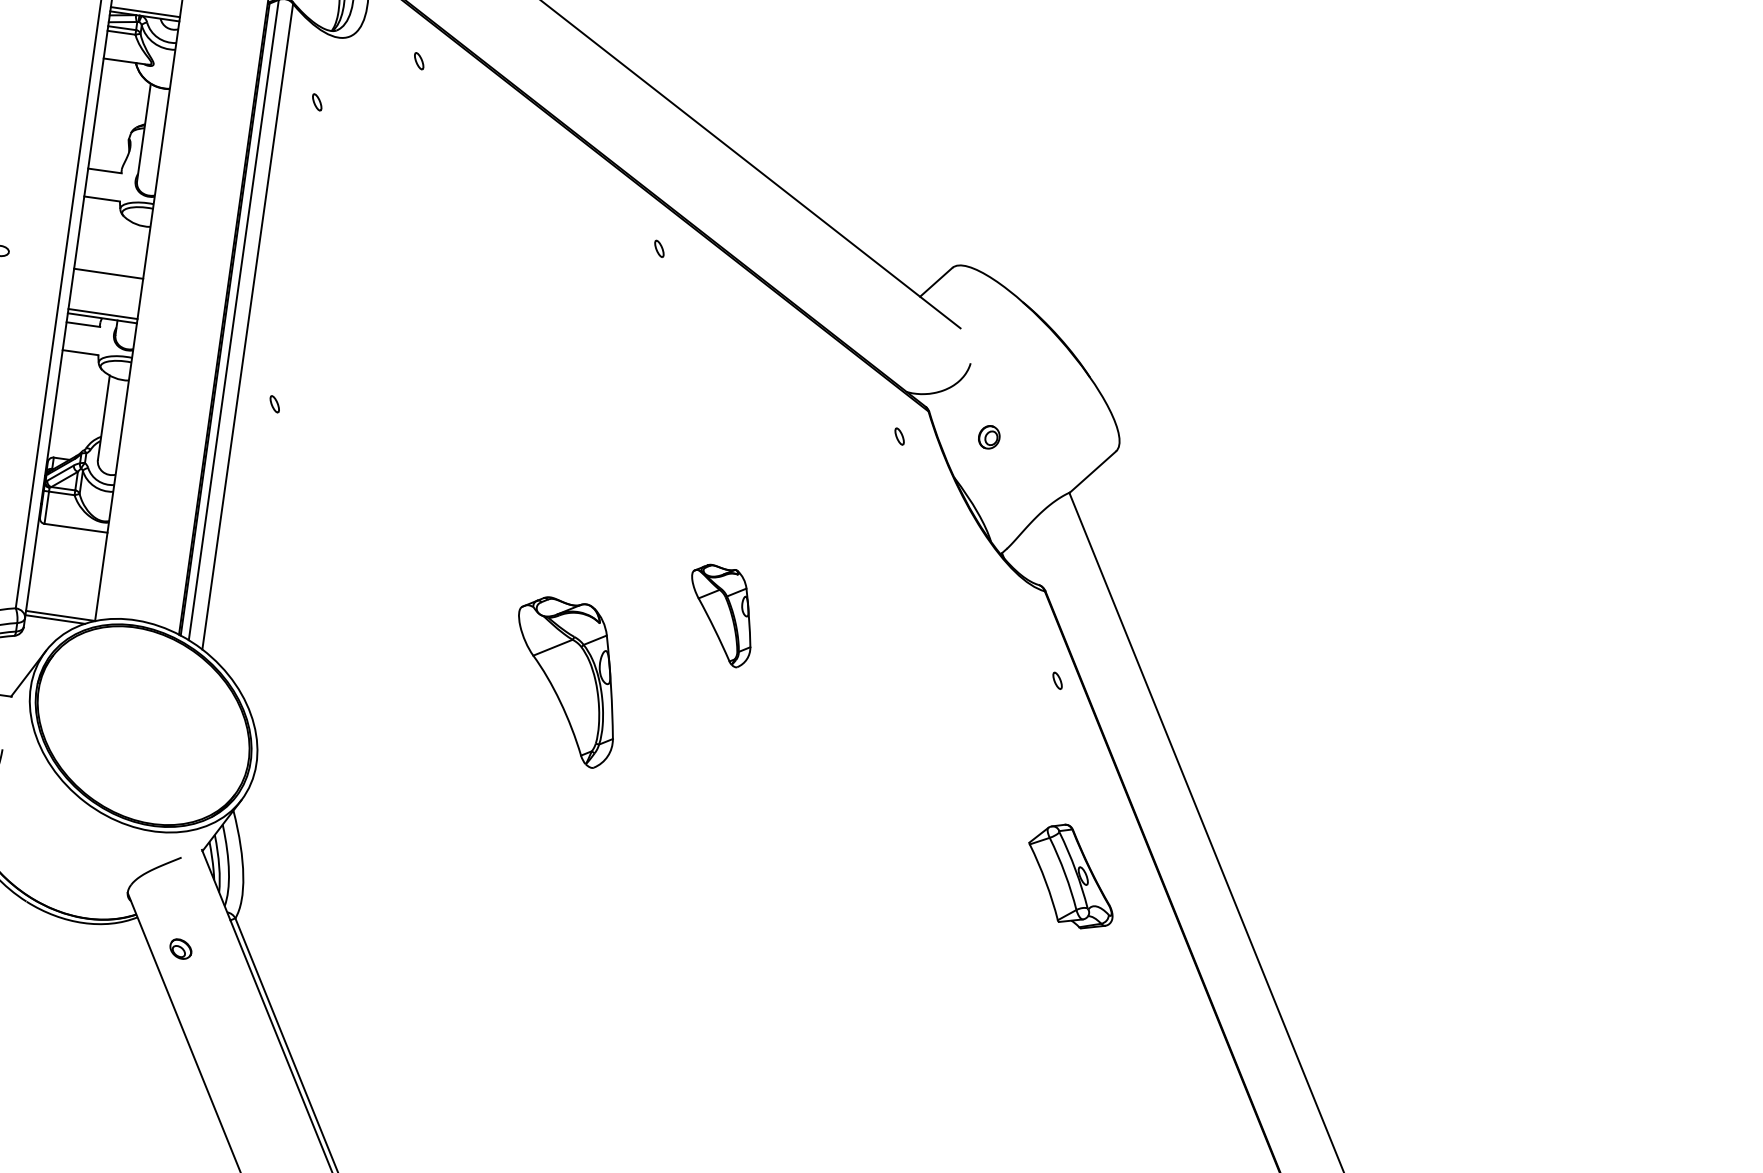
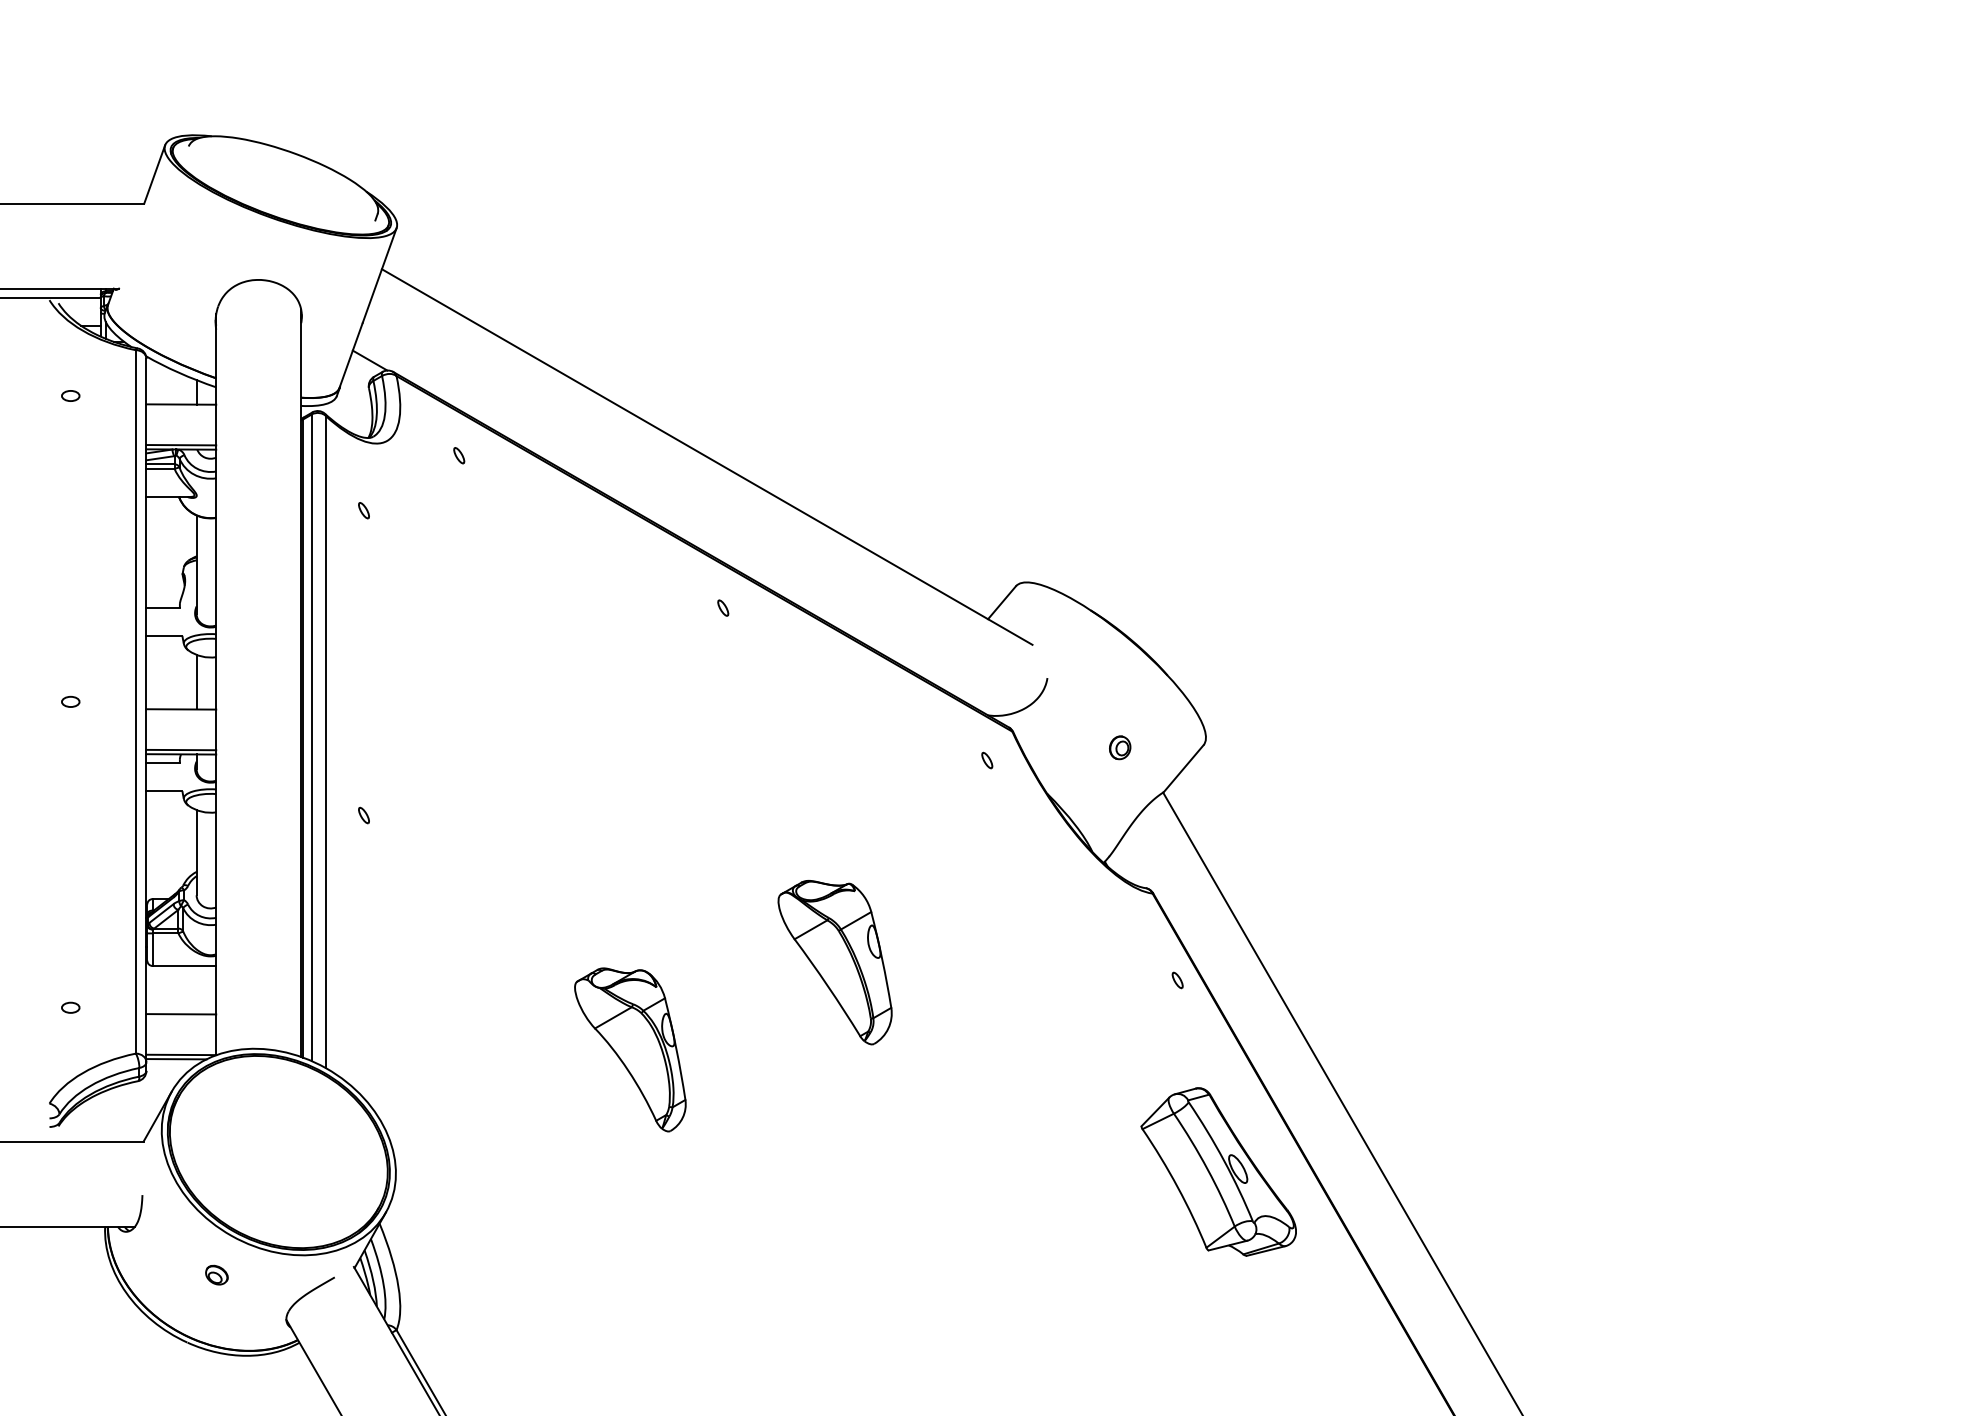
line: (127, 248) -> (196, 681), added
part: (989, 437) -> (1120, 747), moved
line: (66, 575) -> (181, 1014), added
part: (720, 615) -> (834, 962), size x1.67
part: (565, 681) -> (630, 1049), moved
part: (1071, 875) -> (1218, 1171), size x1.67
part: (180, 948) -> (216, 1274), moved

